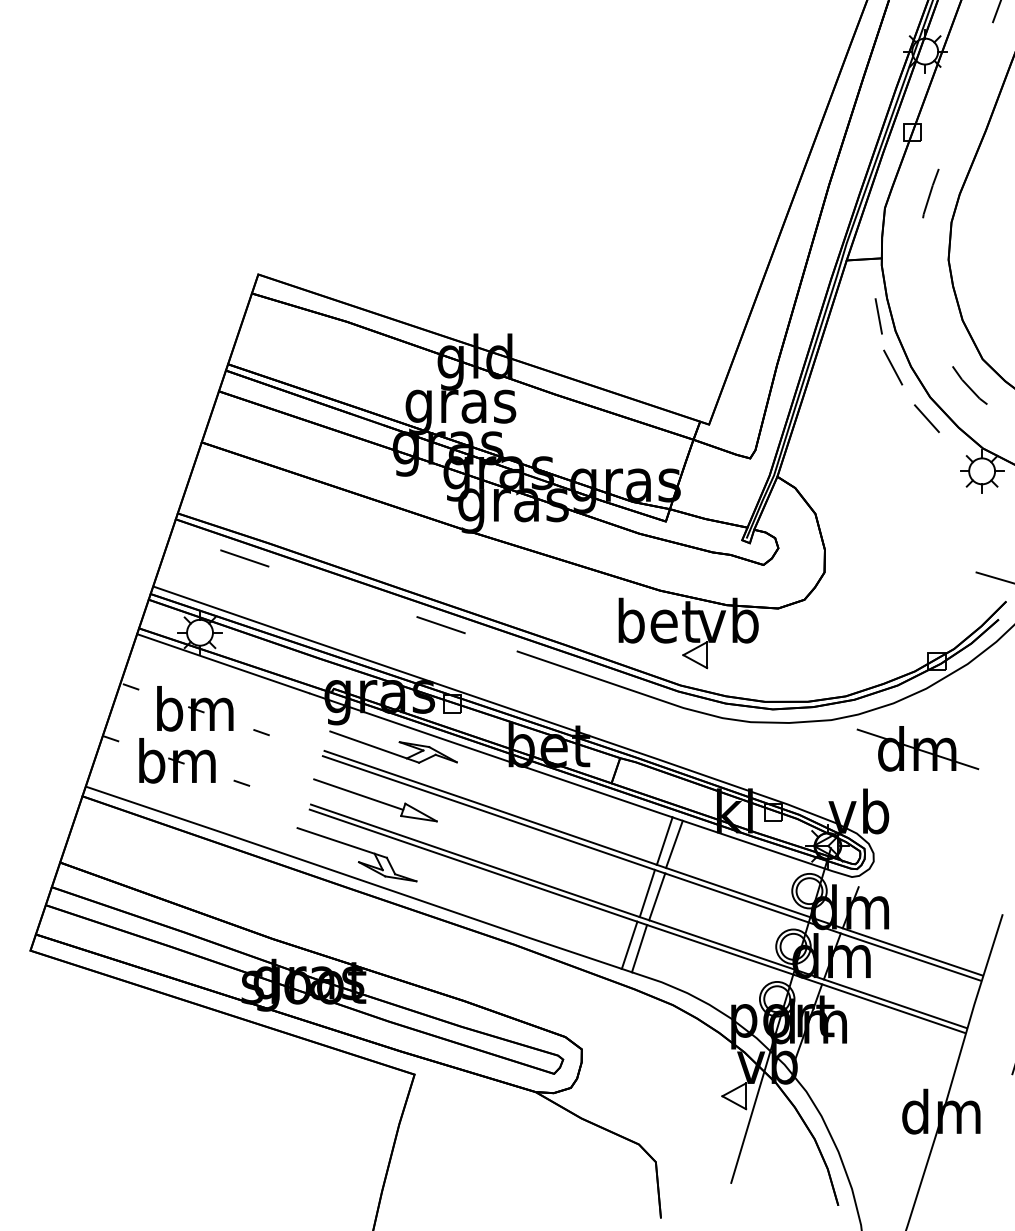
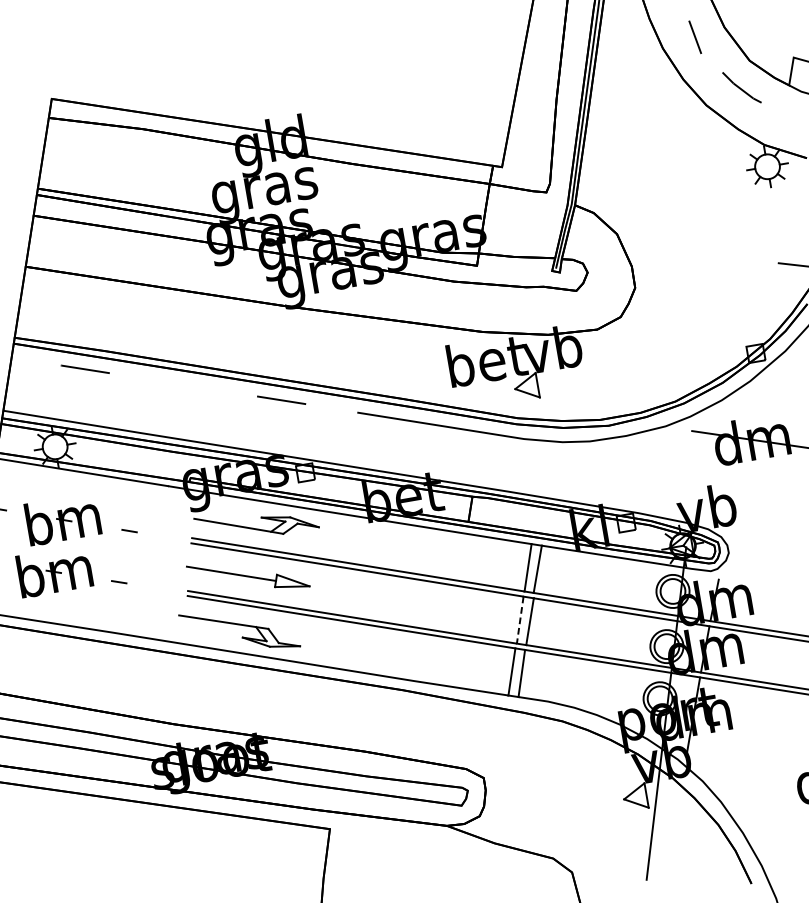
line: (878, 316) -> (694, 37), moved
line: (893, 367) -> (666, 83), removed
line: (926, 418) -> (706, 125), removed
line: (647, 893) -> (520, 620), solid -> dashed

